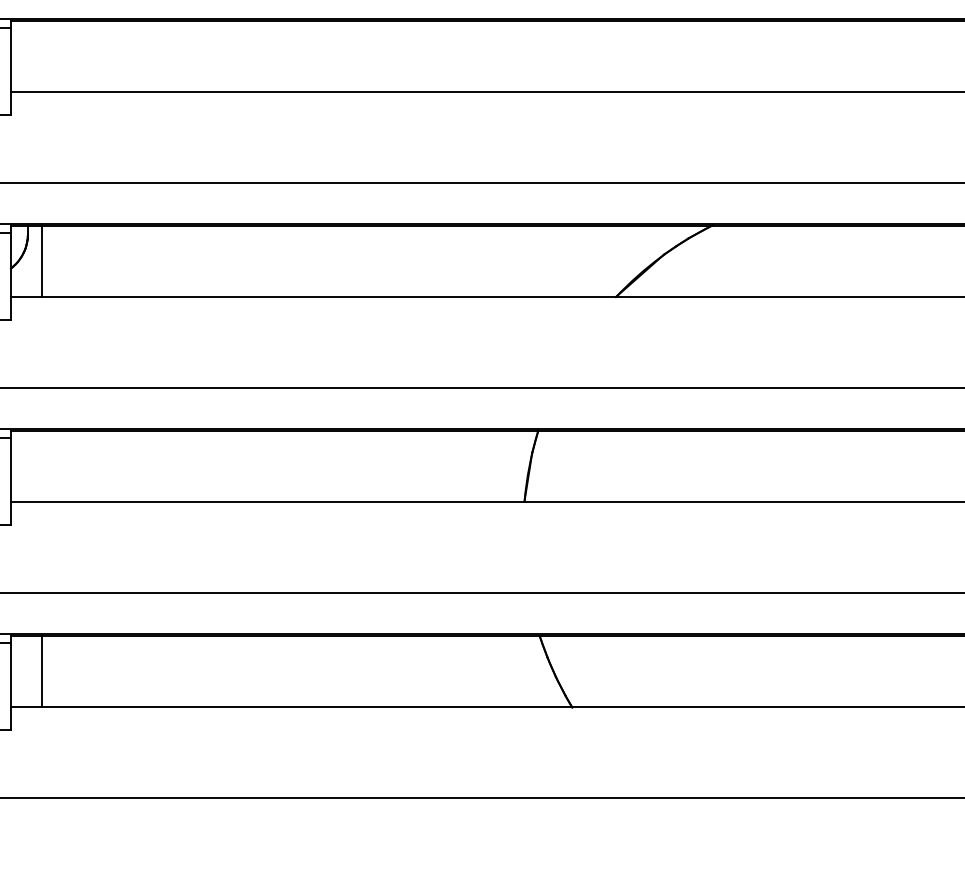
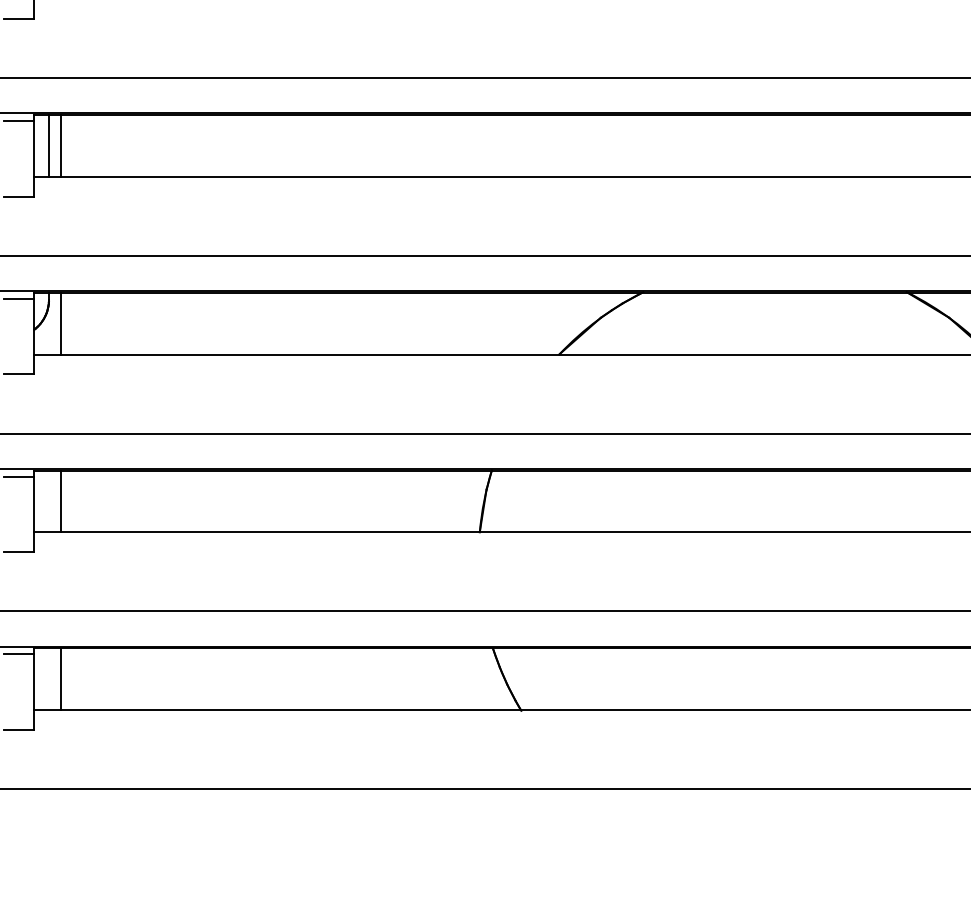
line: (27, 56) -> (48, 145), added
line: (41, 56) -> (60, 145), added
line: (41, 466) -> (60, 501), added

